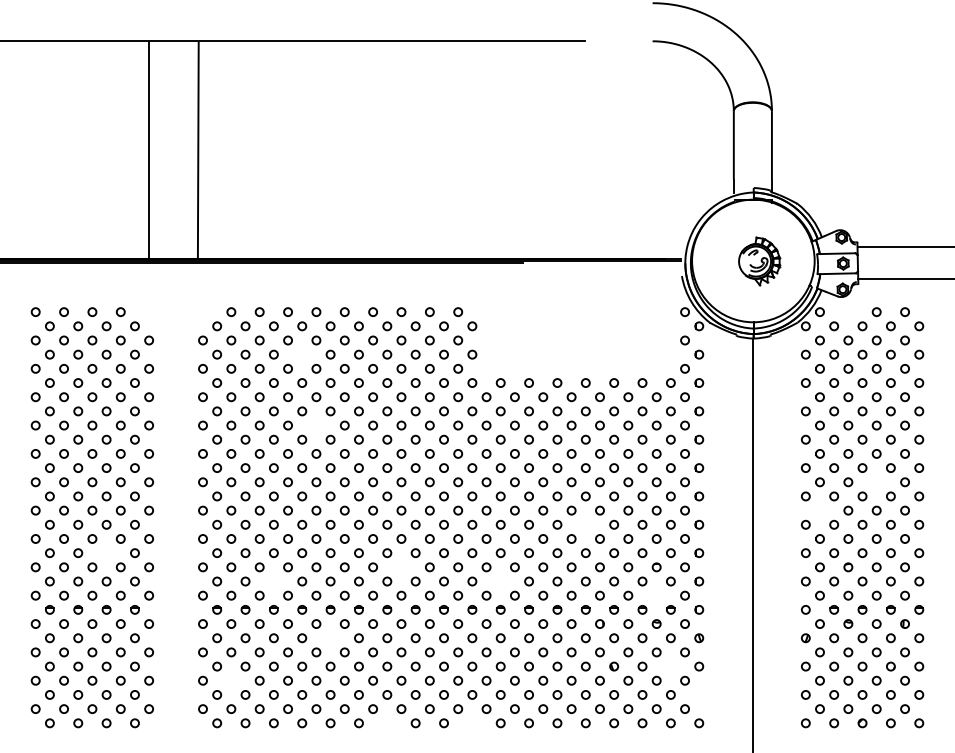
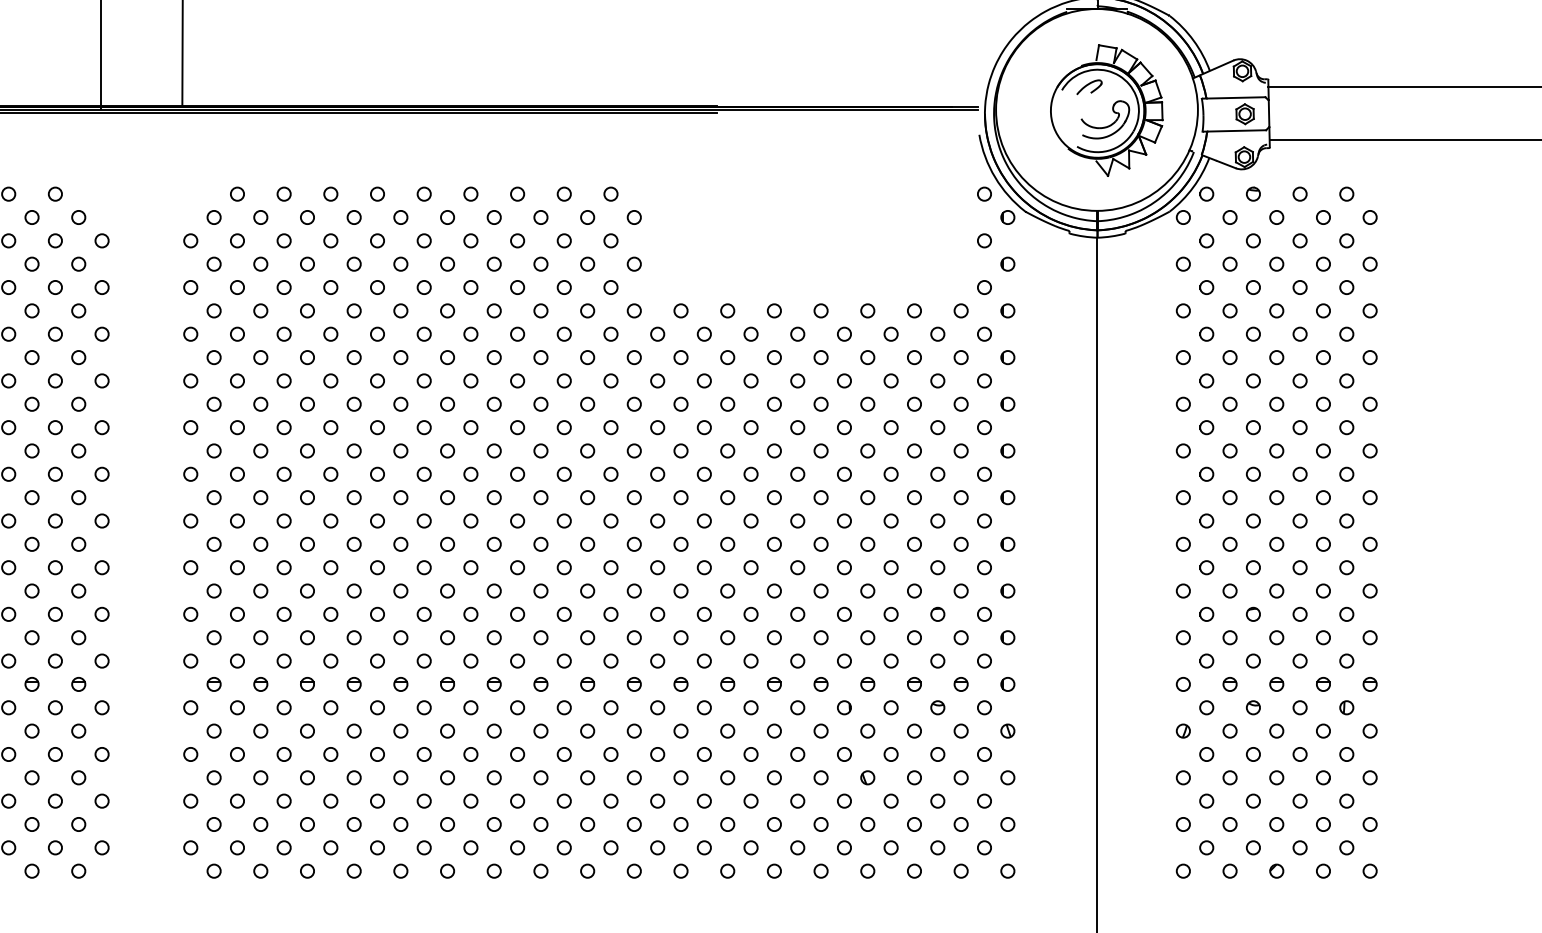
part: (759, 261) -> (1107, 110), size x1.67
part: (848, 311) -> (1253, 193), added
circle: (302, 354) -> (354, 263), added
circle: (316, 425) -> (377, 380), added
circle: (876, 482) -> (1299, 474), added
part: (819, 510) -> (1205, 520), added
circle: (585, 524) -> (820, 543), added
circle: (106, 553) -> (31, 591), added
circle: (401, 567) -> (517, 614), added
circle: (273, 581) -> (306, 637), added
circle: (500, 581) -> (680, 637), added
circle: (656, 595) -> (937, 660), added
circle: (330, 638) -> (400, 731), added
circle: (670, 666) -> (960, 777), added
circle: (231, 680) -> (237, 800), added
circle: (699, 694) -> (1008, 823), added
circle: (387, 723) -> (494, 871), added
circle: (472, 723) -> (634, 871), added

